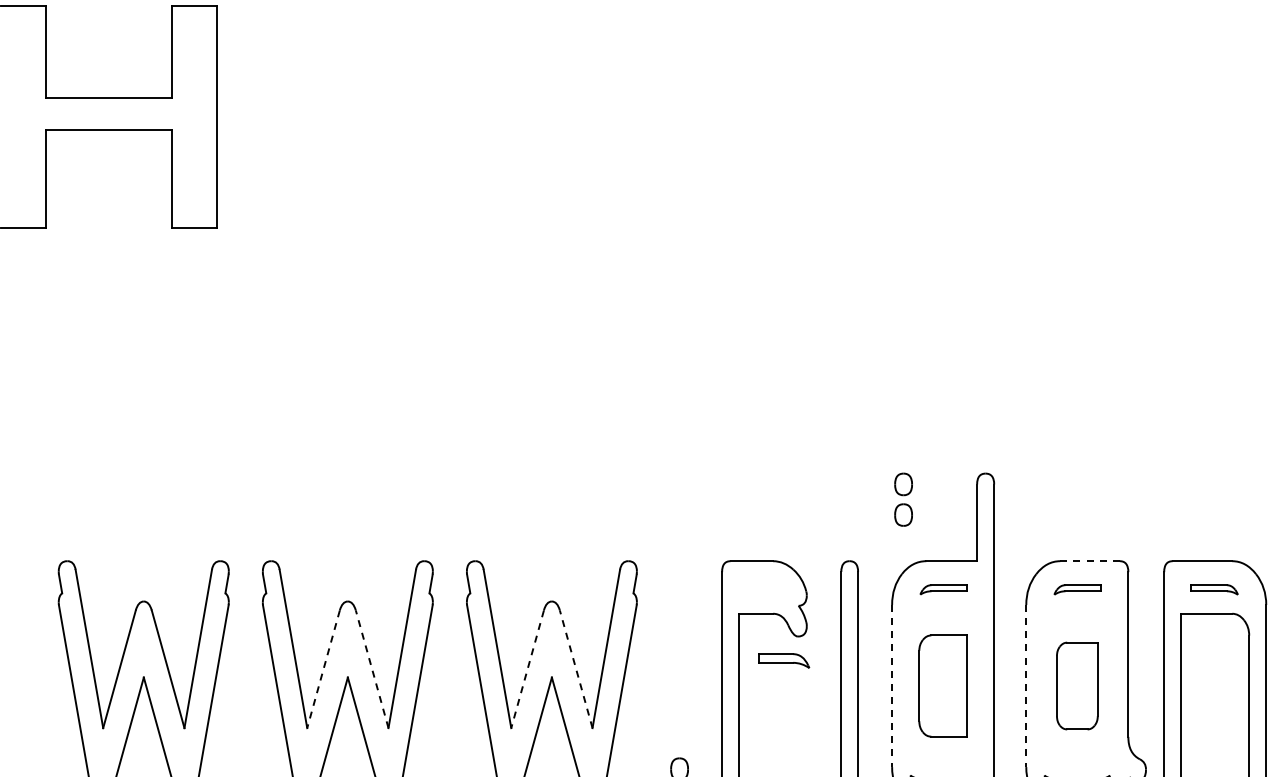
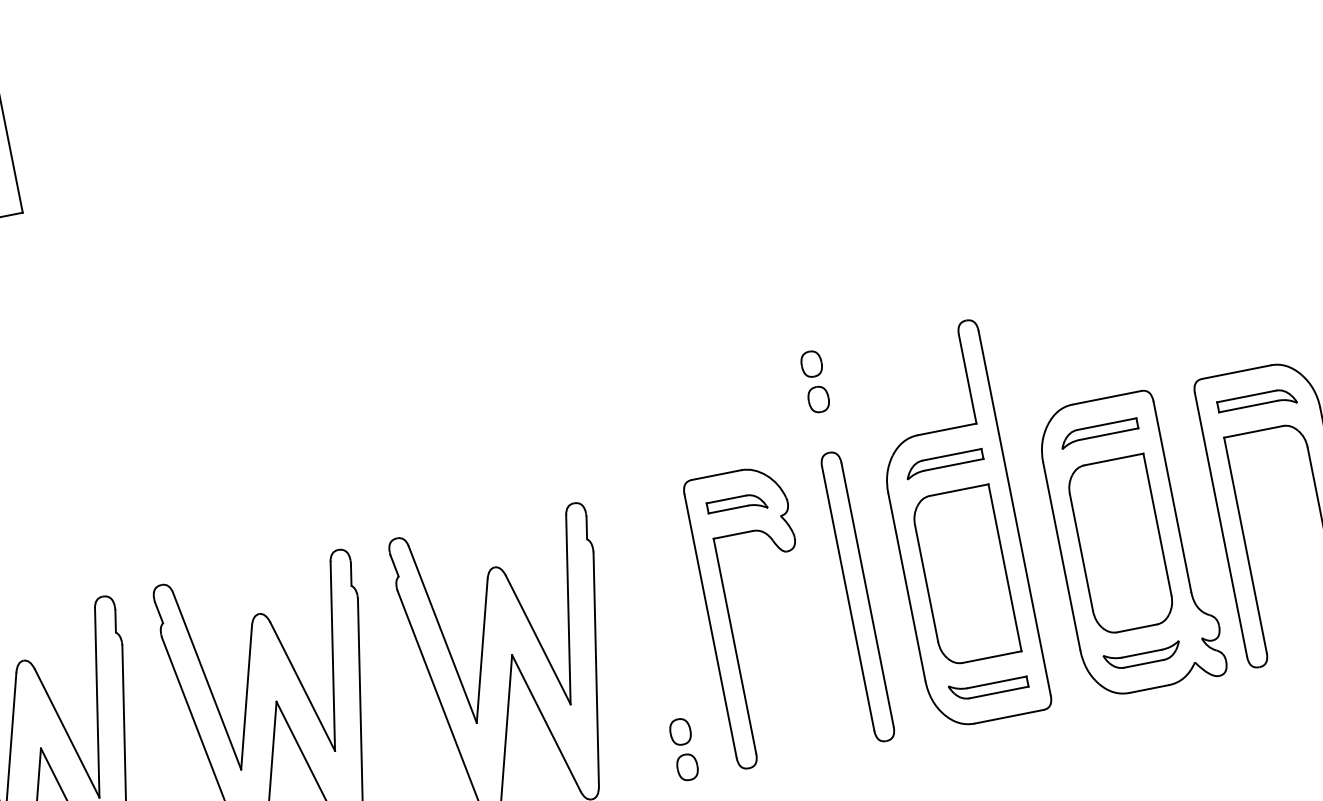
part: (903, 499) -> (815, 381), moved
line: (1090, 561) -> (1107, 398), dashed -> solid
part: (943, 589) -> (944, 464), size x1.43
part: (1077, 589) -> (1098, 433), size x1.43
part: (1214, 589) -> (1257, 402), size x1.43
part: (784, 660) -> (737, 504), moved
line: (372, 668) -> (302, 685), dashed -> solid
line: (576, 668) -> (538, 639), dashed -> solid
line: (323, 669) -> (246, 698), dashed -> solid
line: (527, 669) -> (482, 651), dashed -> solid
part: (942, 685) -> (964, 575), size x1.43
part: (1077, 685) -> (1120, 544), size x1.67
line: (892, 686) -> (907, 587), dashed -> solid
line: (1026, 686) -> (1062, 557), dashed -> solid

